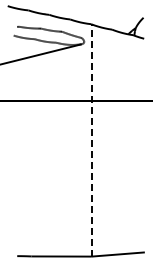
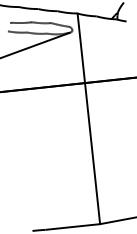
line: (91, 140) -> (88, 118), dashed -> solid

